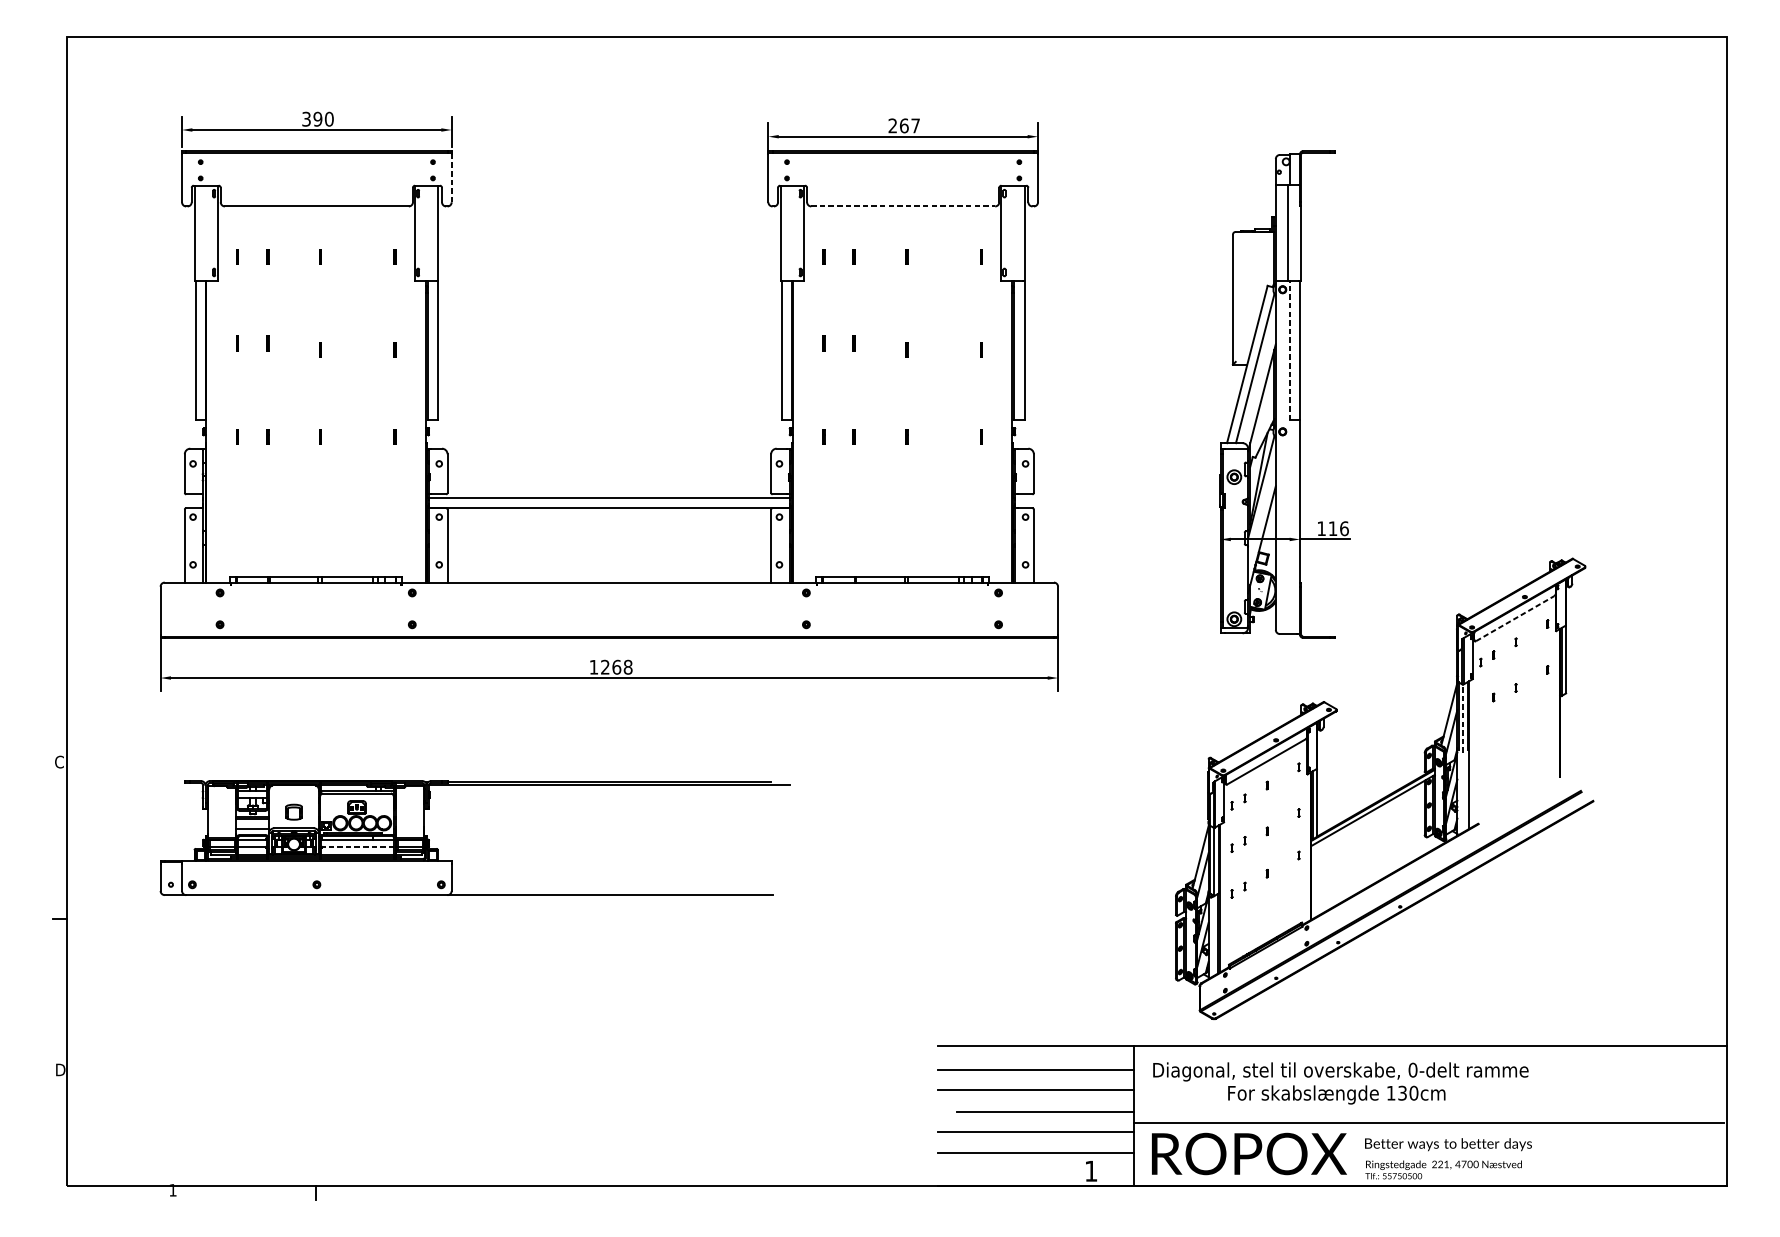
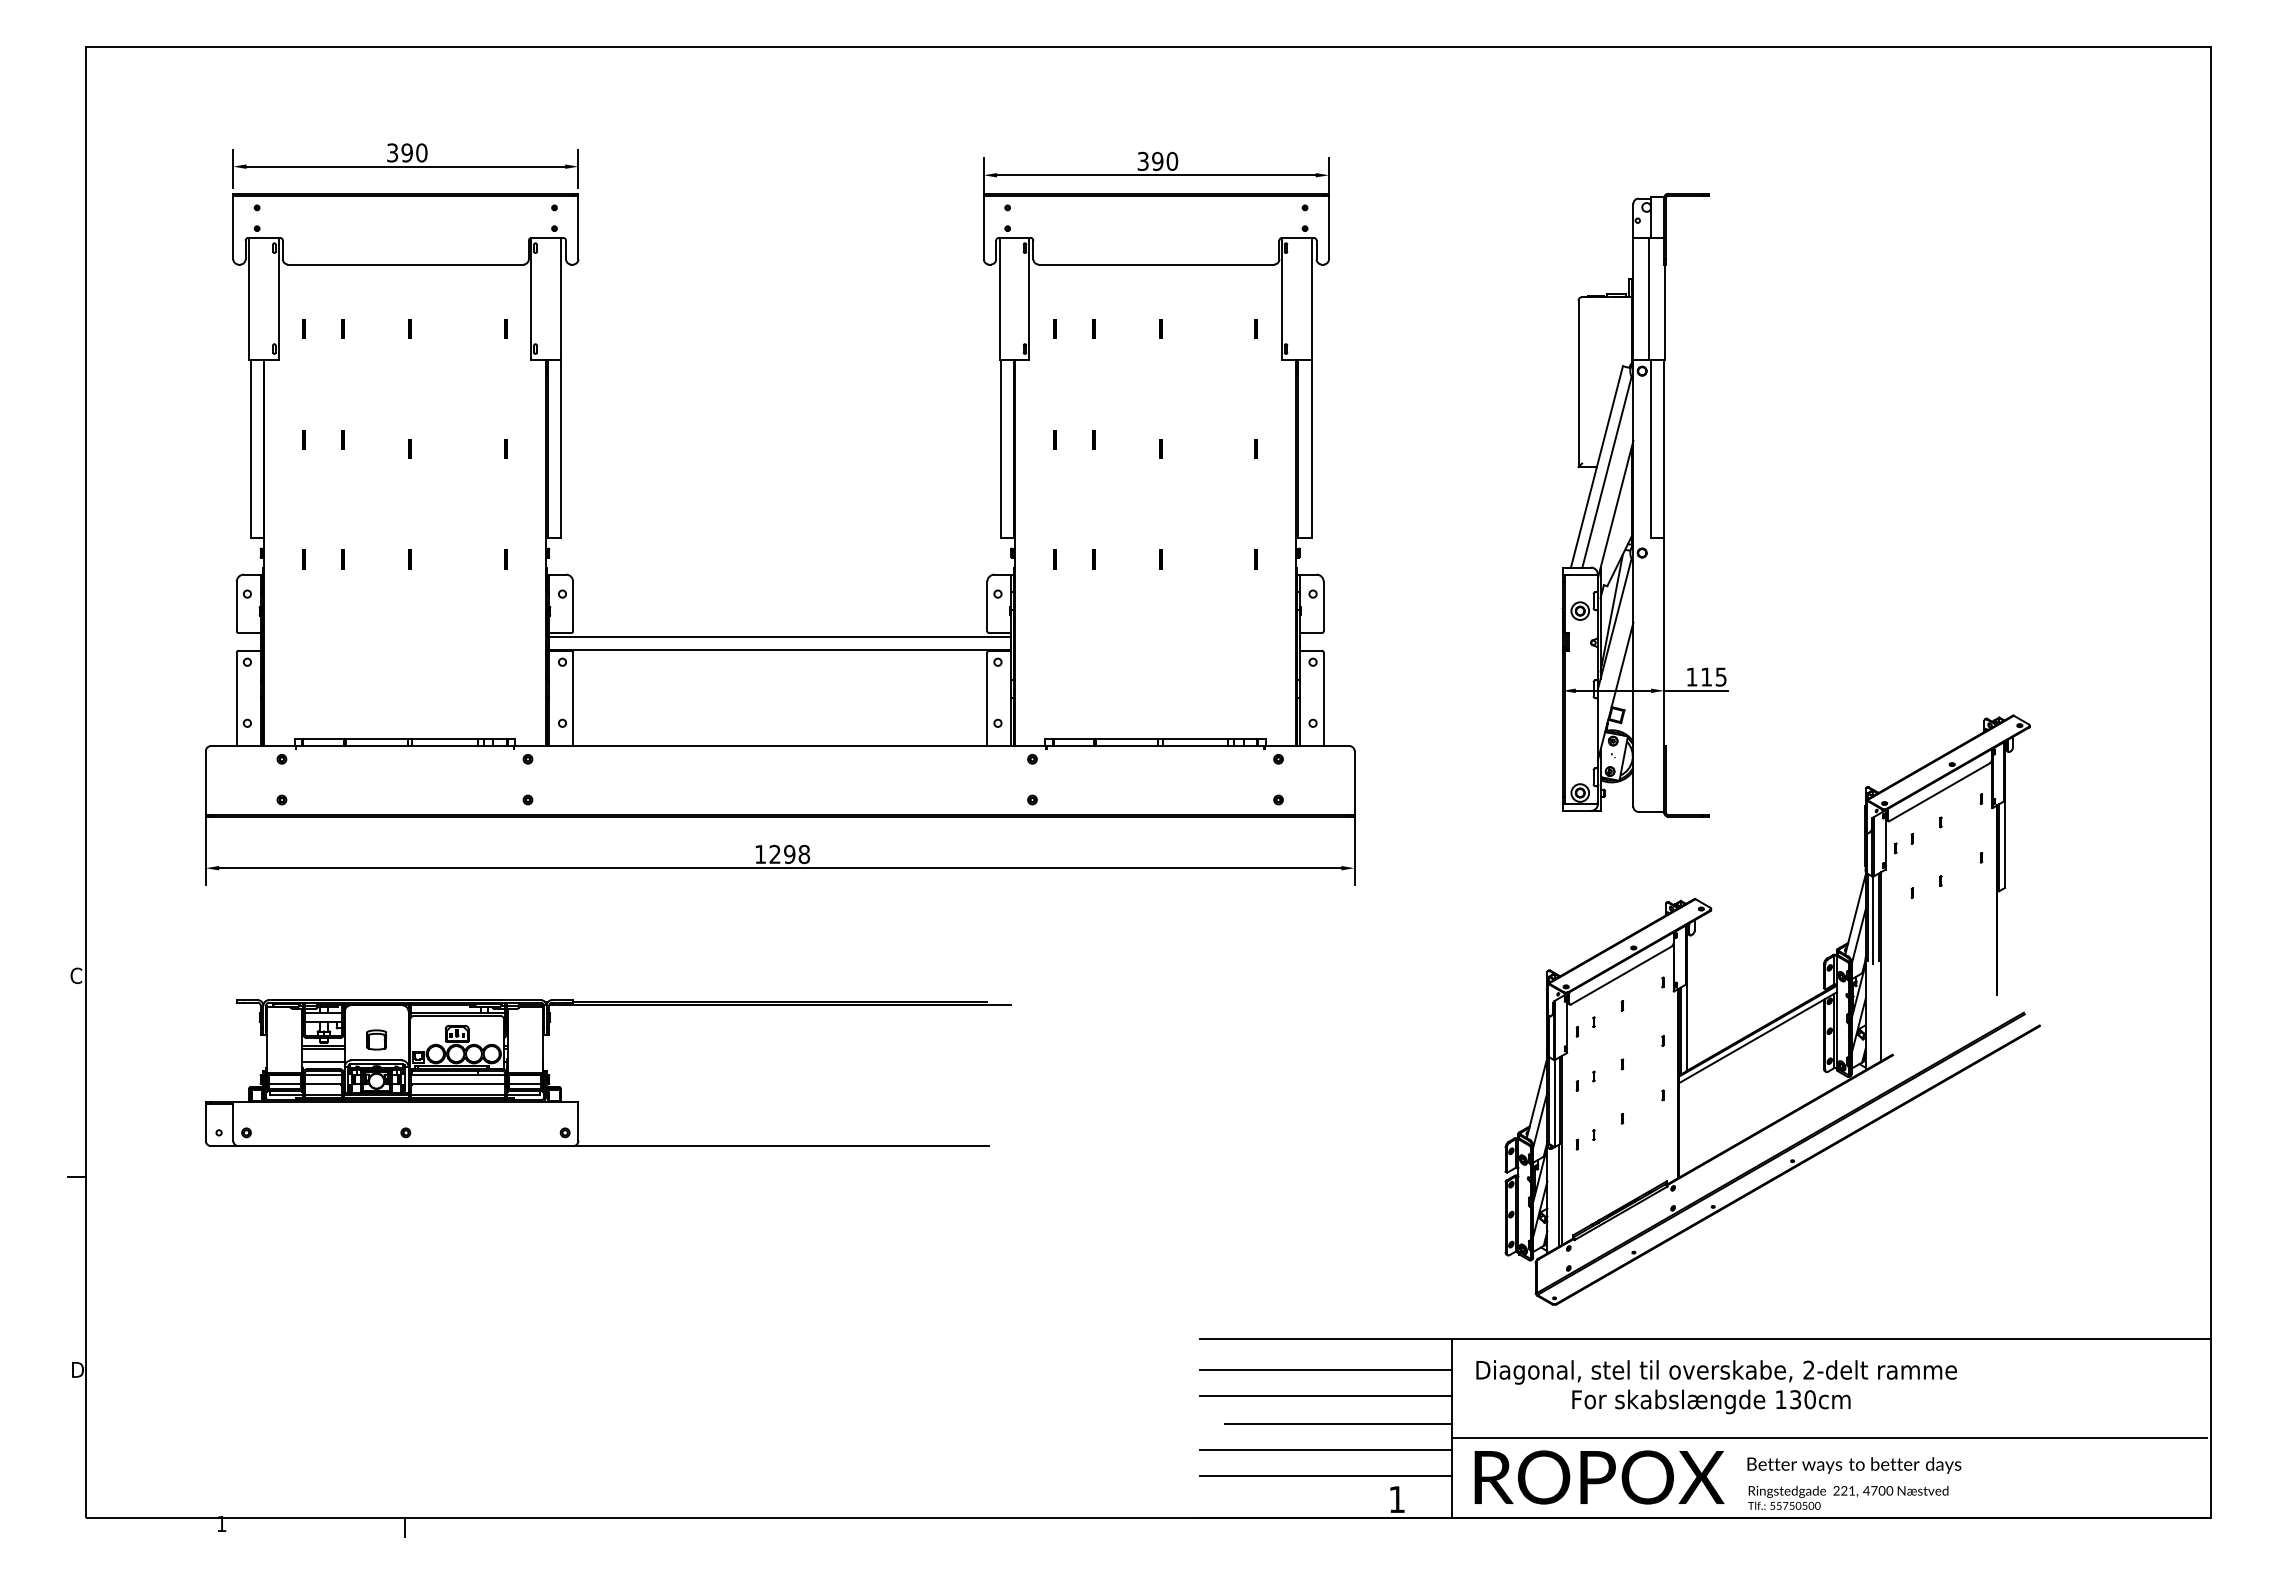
text: (904, 125) -> (1157, 160), 267 -> 390
line: (451, 178) -> (578, 228), dashed -> solid
line: (903, 206) -> (1156, 264), dashed -> solid
line: (1289, 350) -> (1651, 448), dashed -> solid
text: (1344, 528) -> (1721, 676), 116 -> 115
line: (1514, 618) -> (1939, 792), dashed -> solid
text: (616, 667) -> (789, 854), 1268 -> 1298
line: (1463, 718) -> (1873, 920), dashed -> solid
line: (358, 847) -> (458, 1084), dashed -> solid
text: (1412, 1069) -> (1808, 1369), 0-delt -> 2-delt

